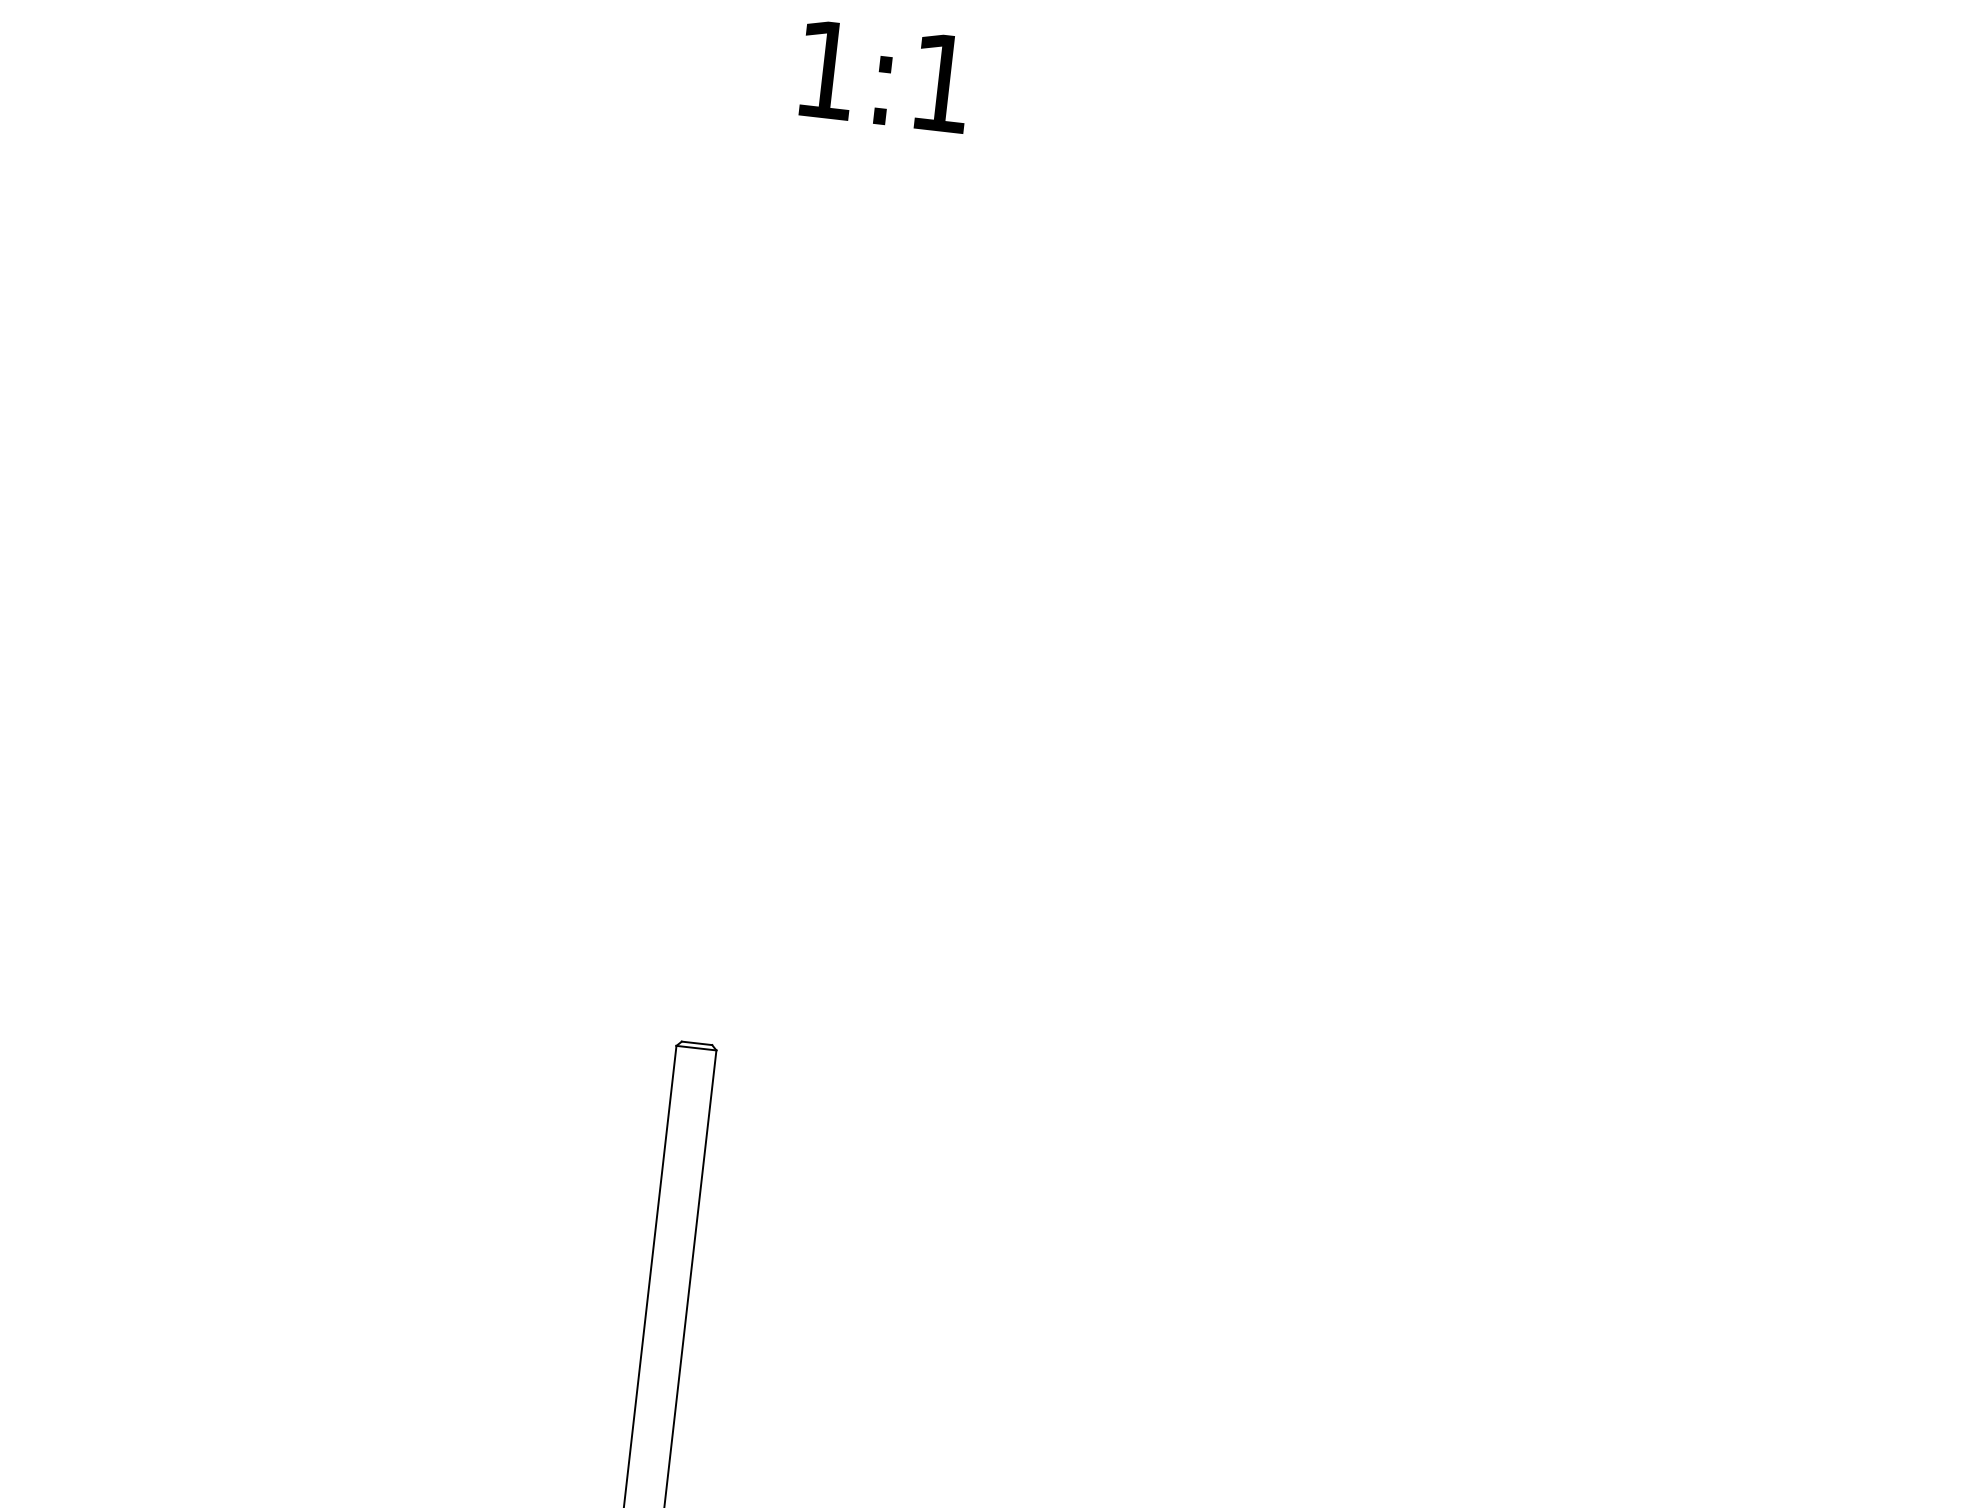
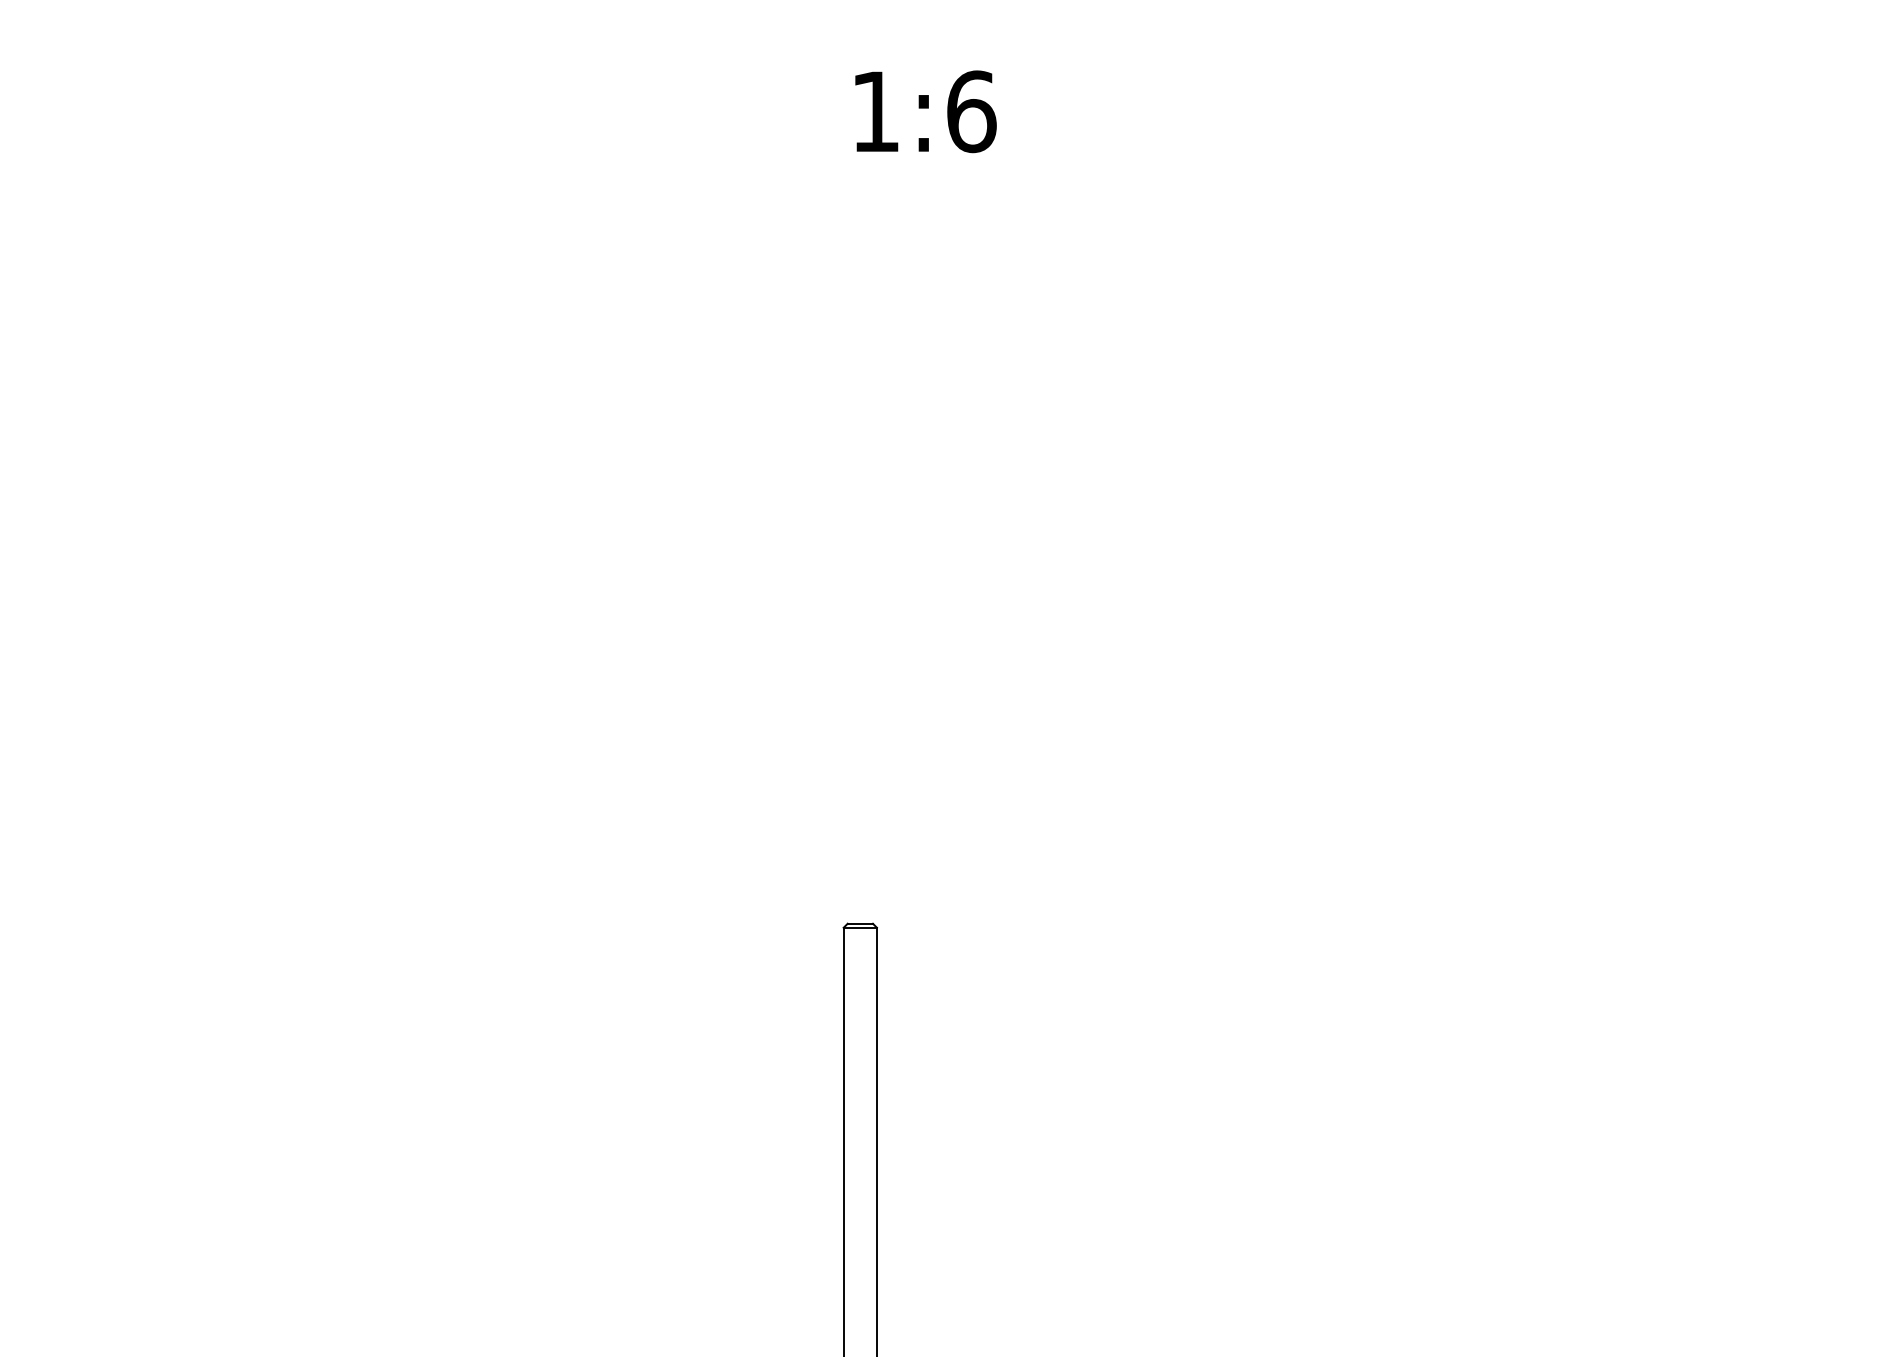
text: (941, 82) -> (971, 111), 1:1 -> 1:6

